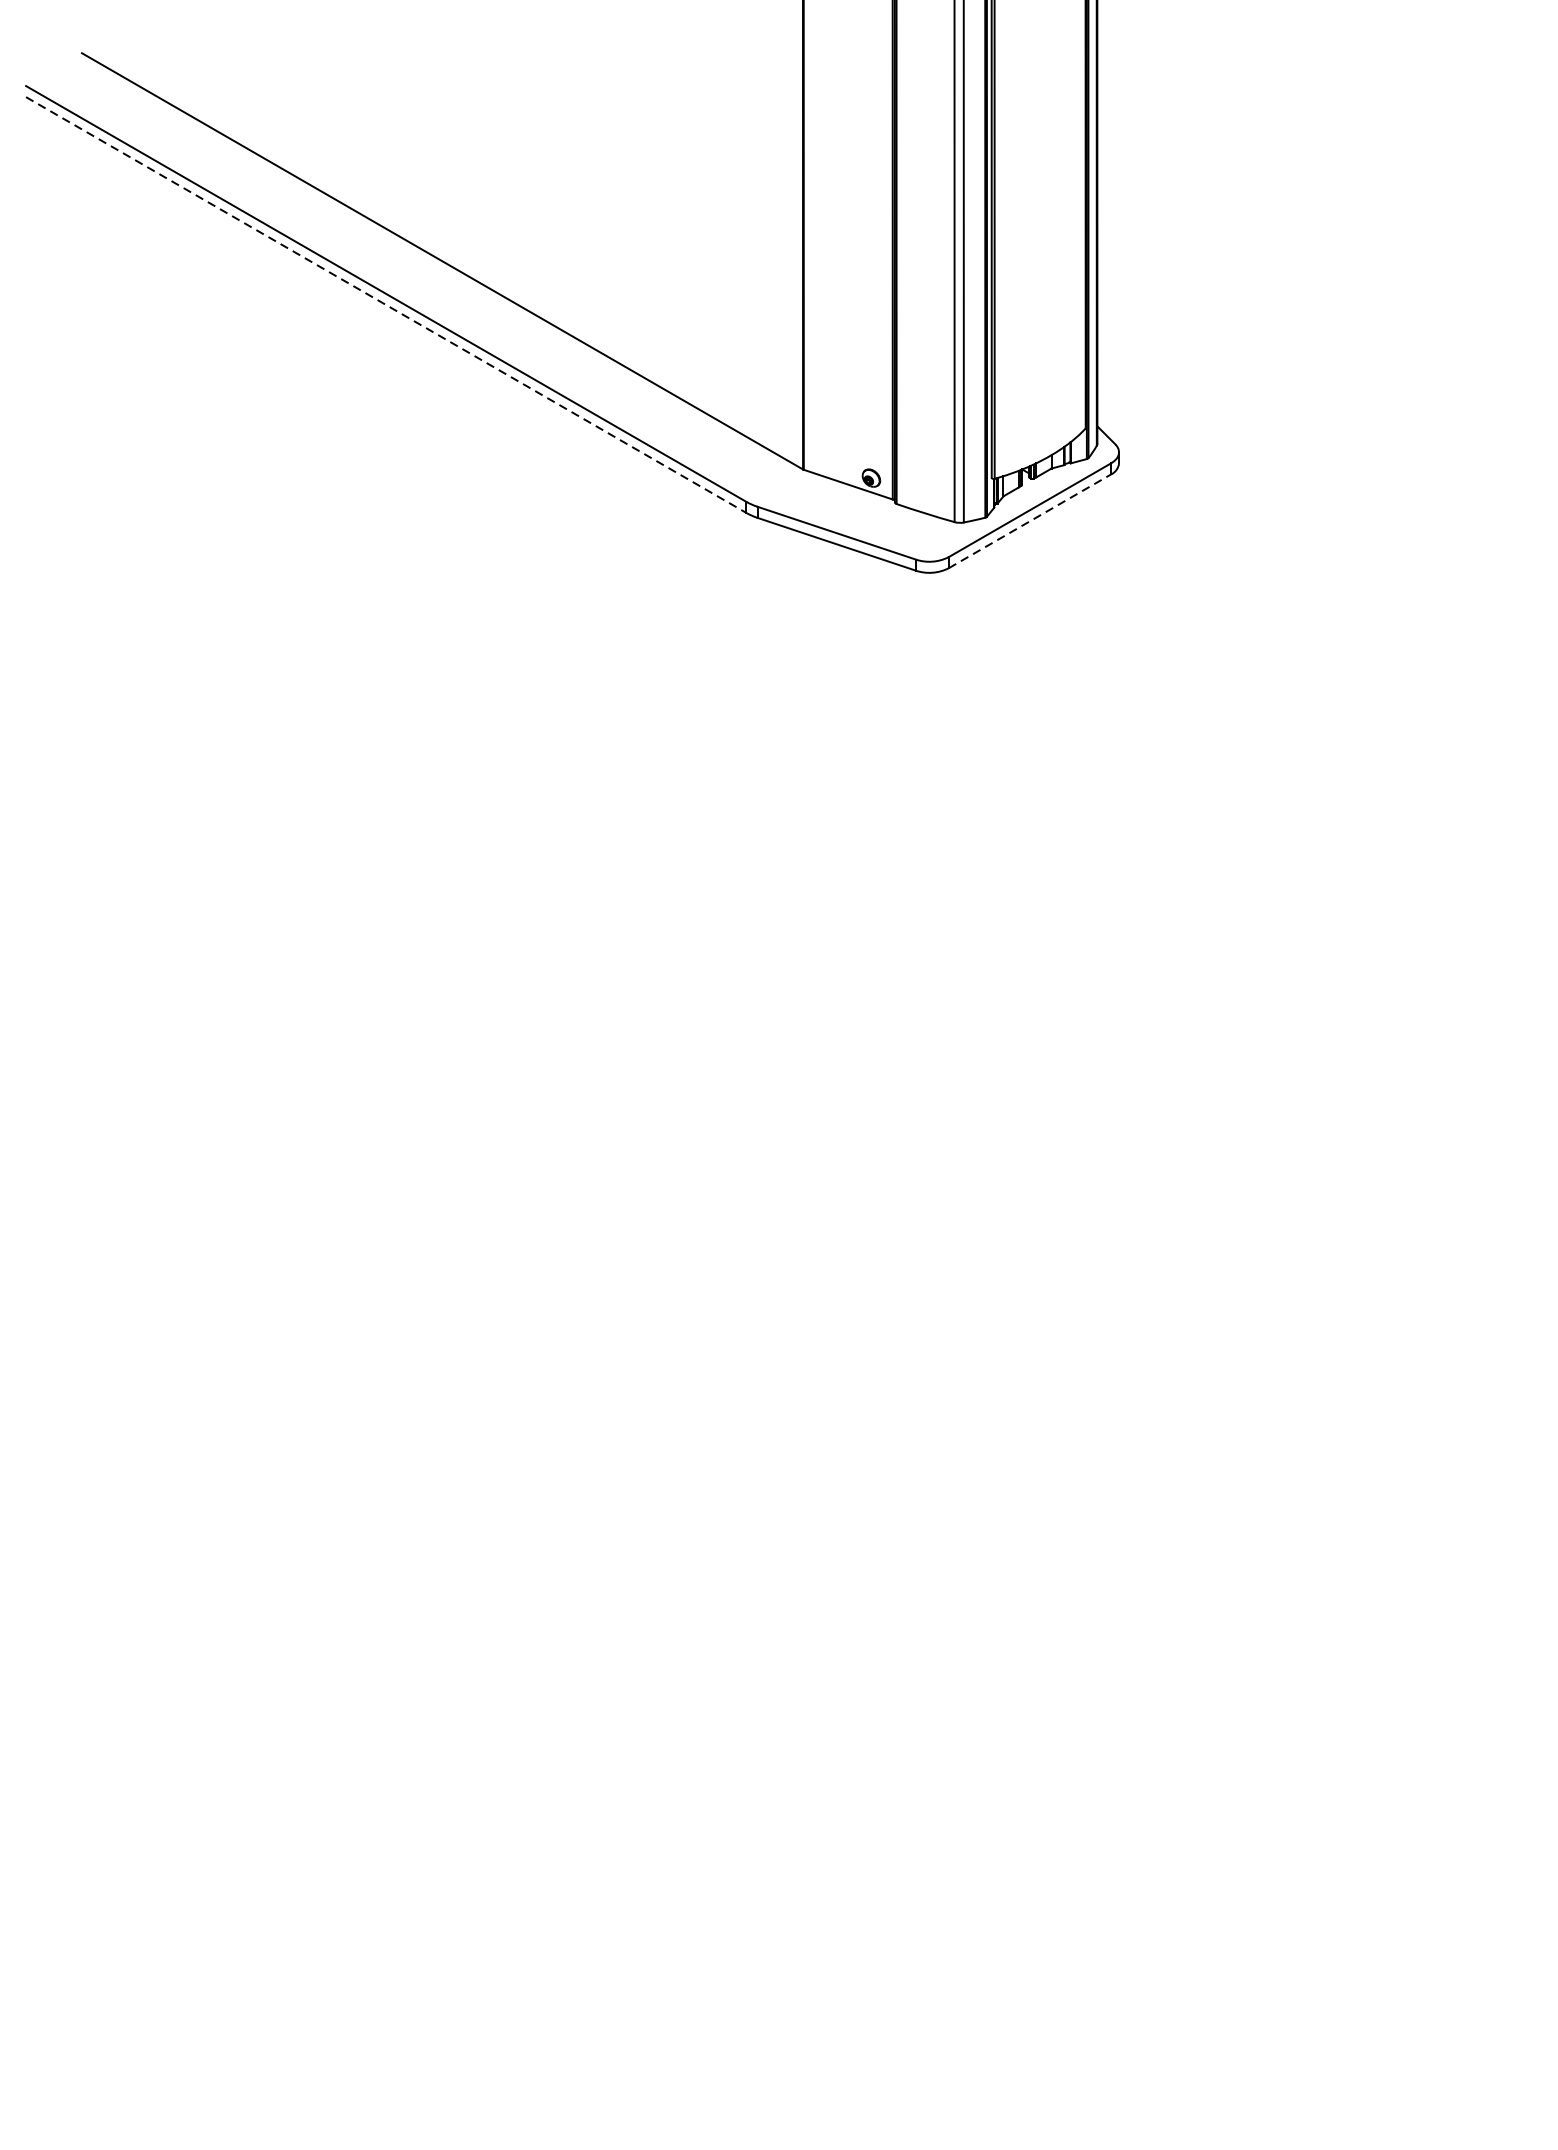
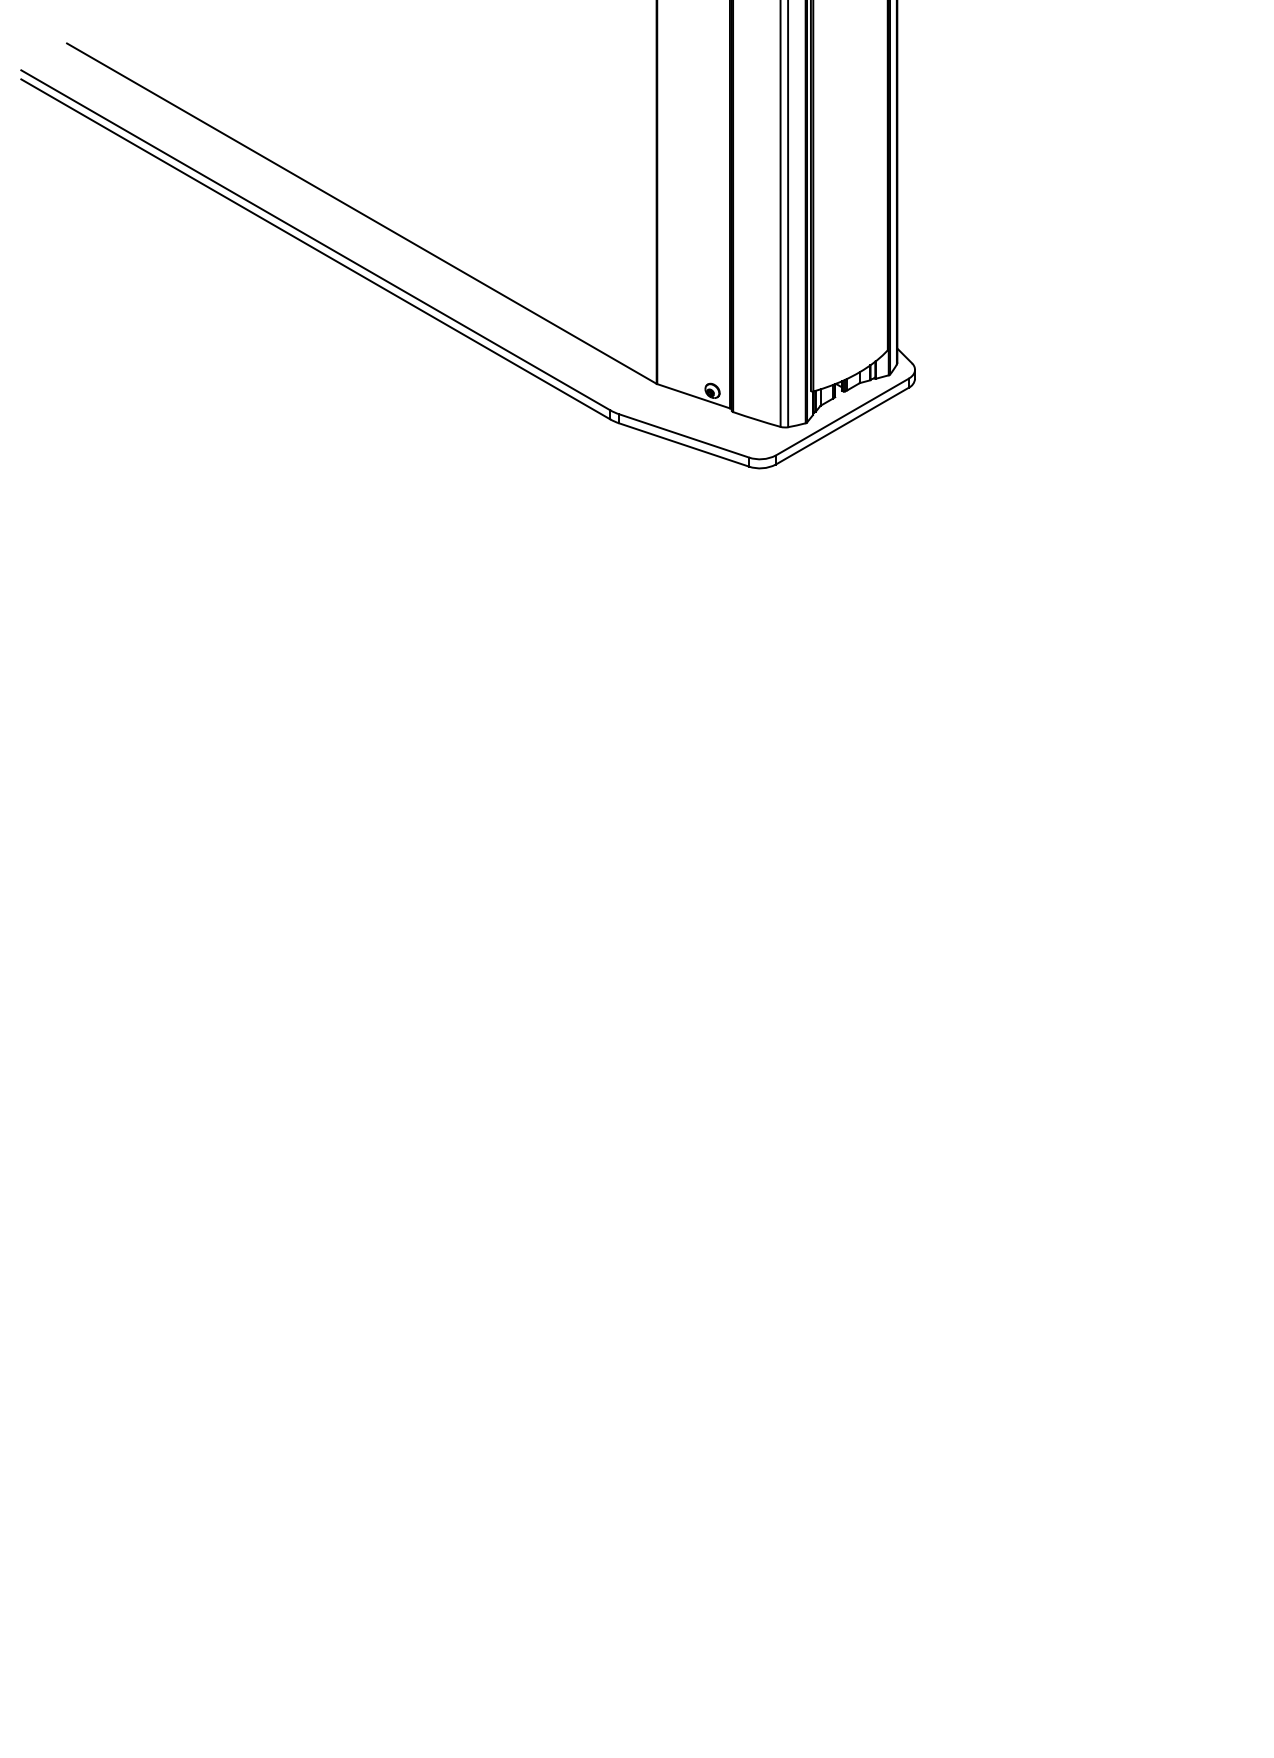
line: (385, 305) -> (315, 249), dashed -> solid
line: (1030, 521) -> (842, 426), dashed -> solid

